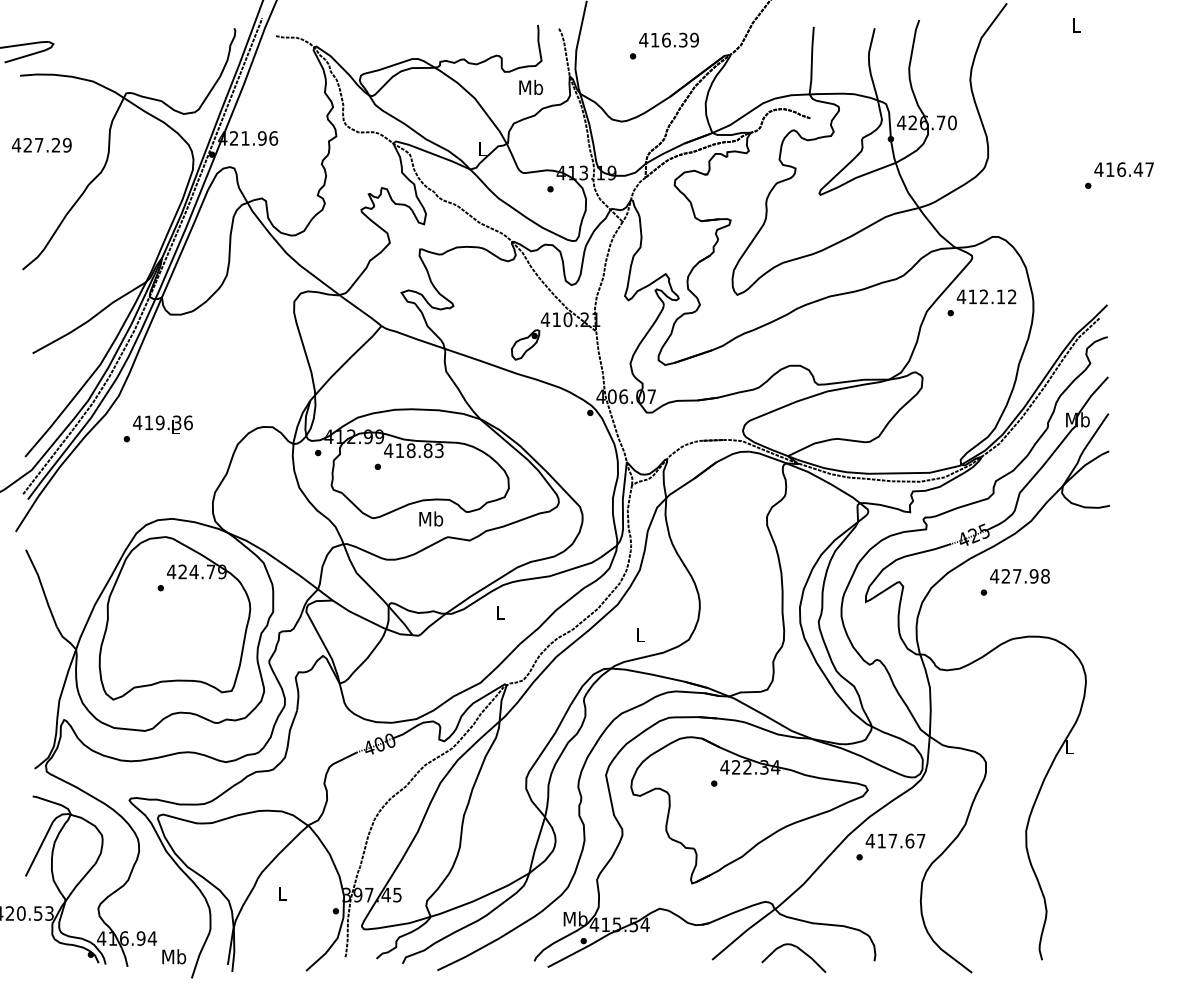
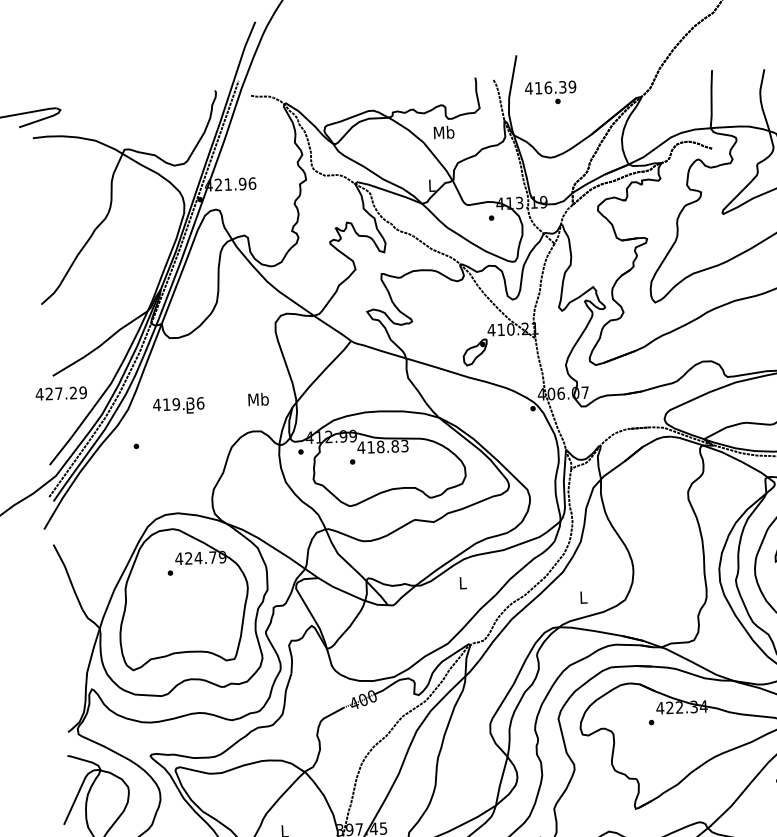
text: (668, 39) -> (550, 87), moved
text: (531, 87) -> (444, 132), moved
text: (41, 144) -> (61, 392), moved
text: (162, 424) -> (178, 405), moved
text: (431, 518) -> (258, 399), moved

